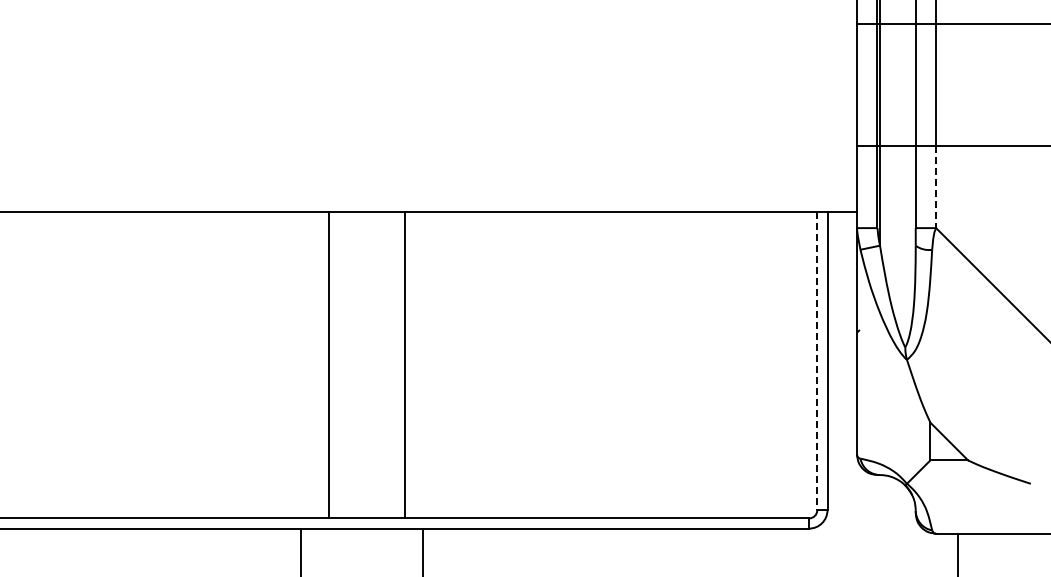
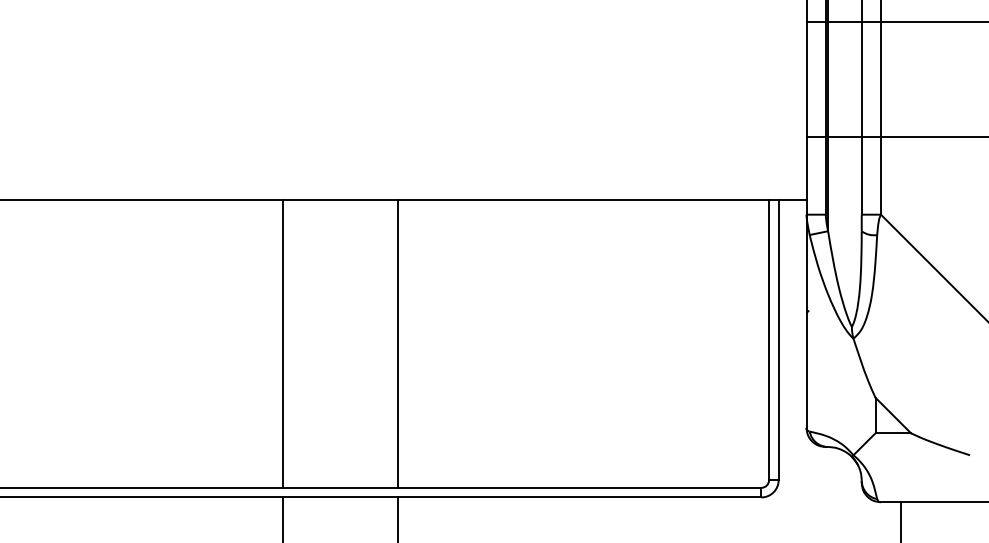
line: (936, 187) -> (881, 176), dashed -> solid
line: (817, 361) -> (769, 340), dashed -> solid
line: (328, 365) -> (282, 343), moved
line: (405, 365) -> (398, 343), moved

